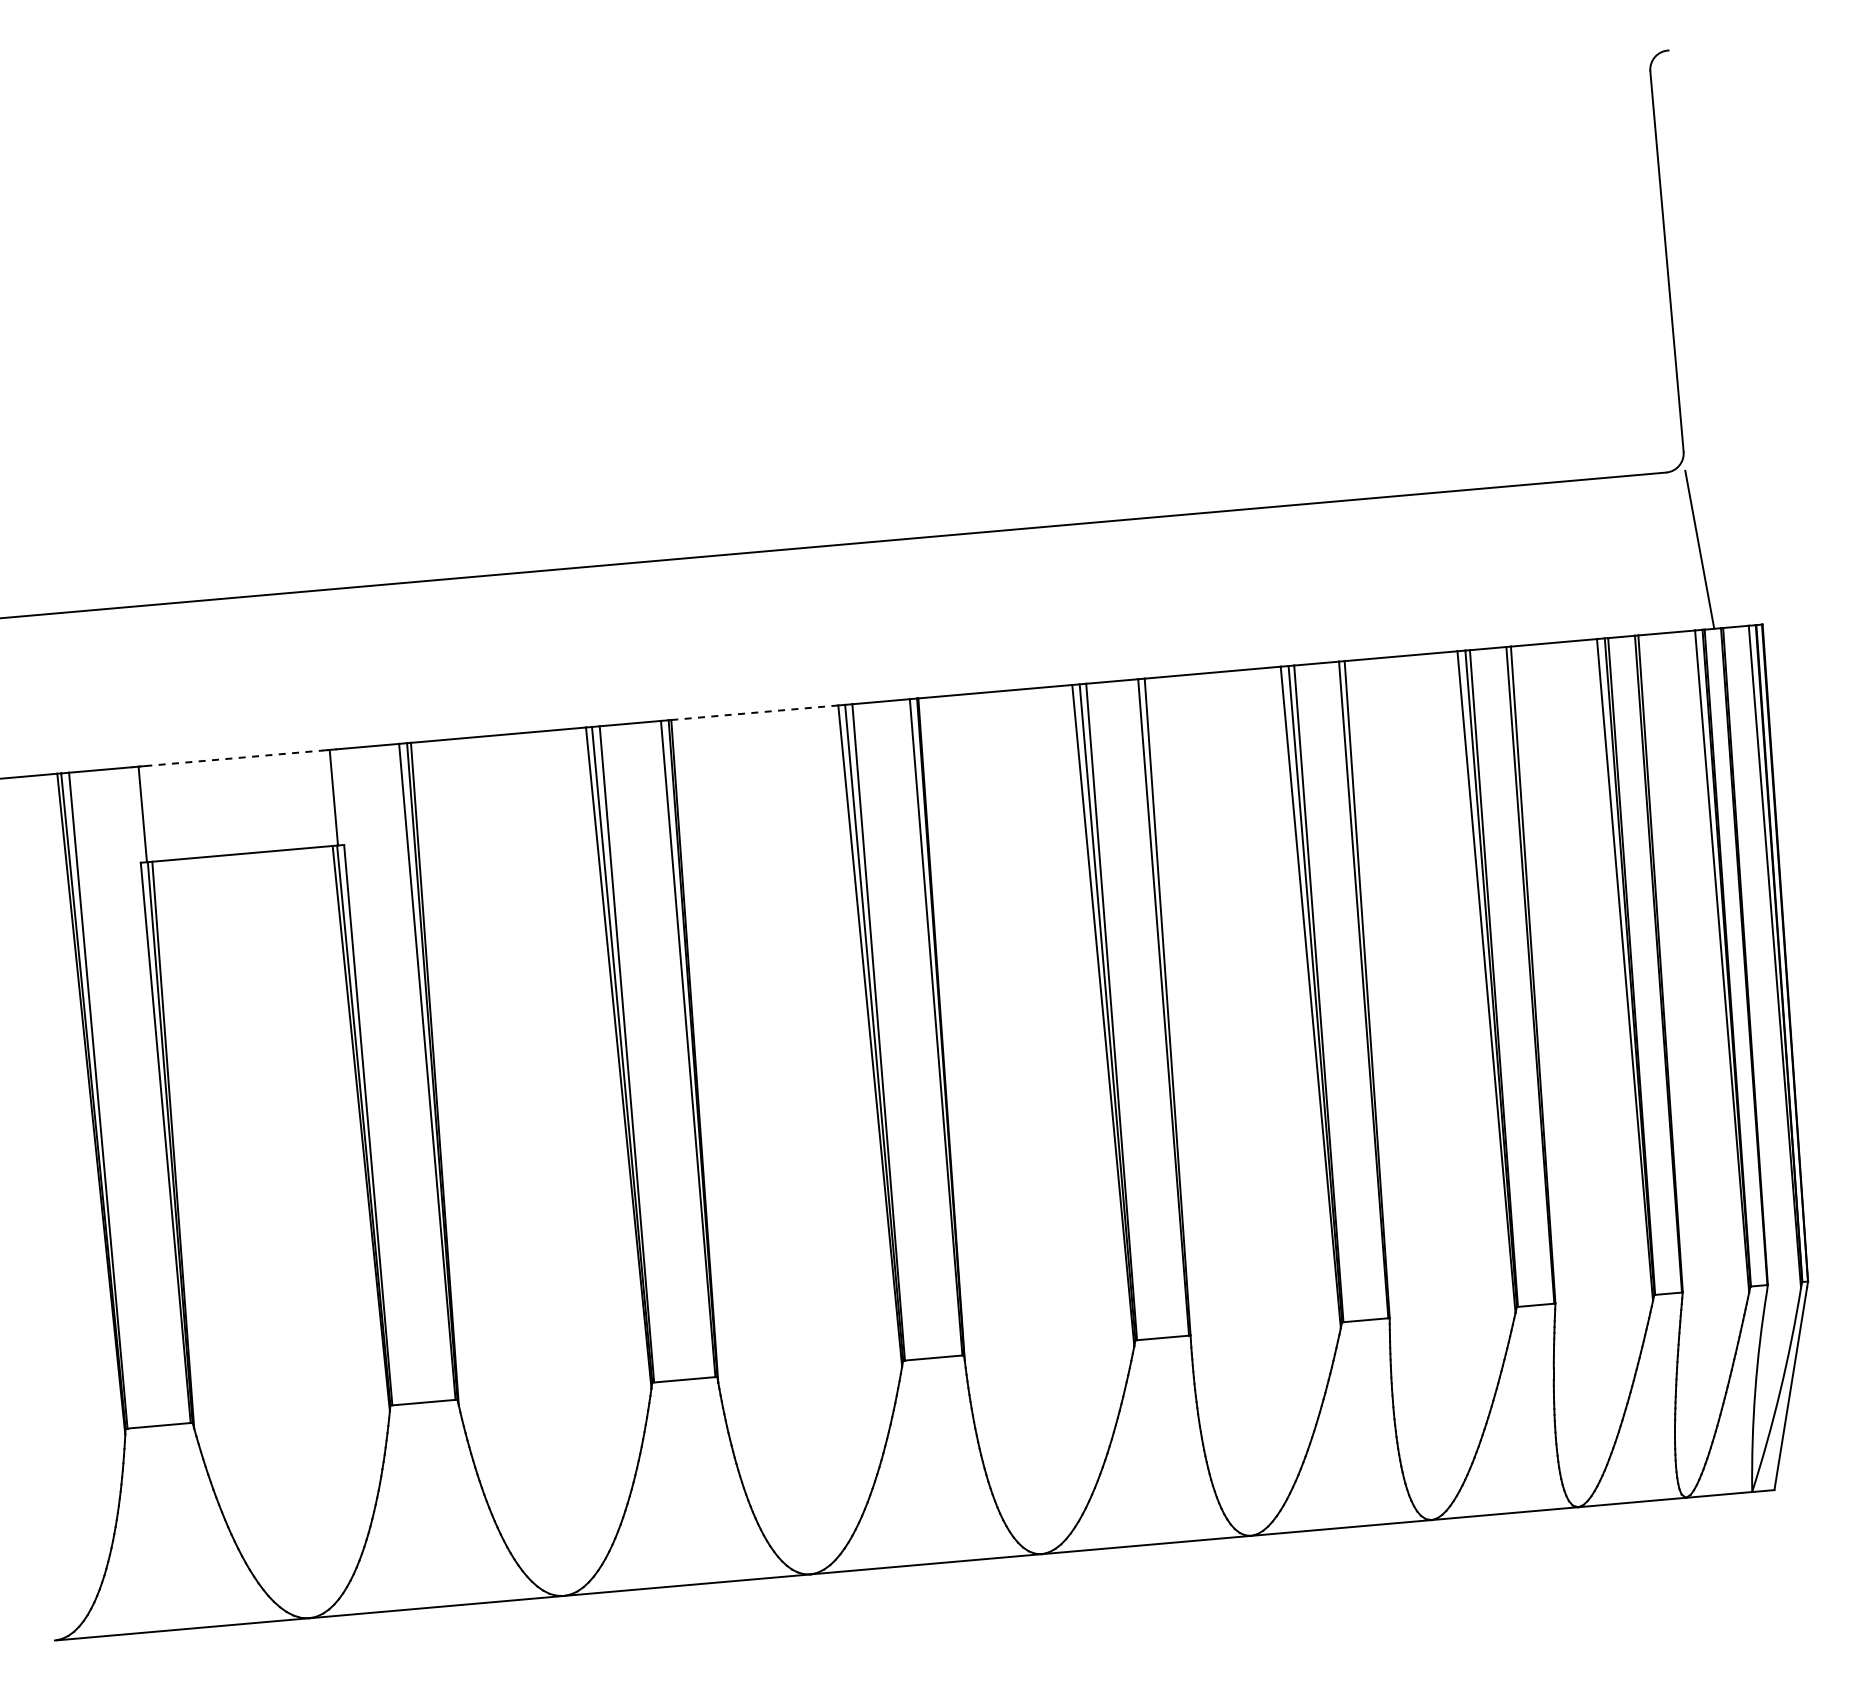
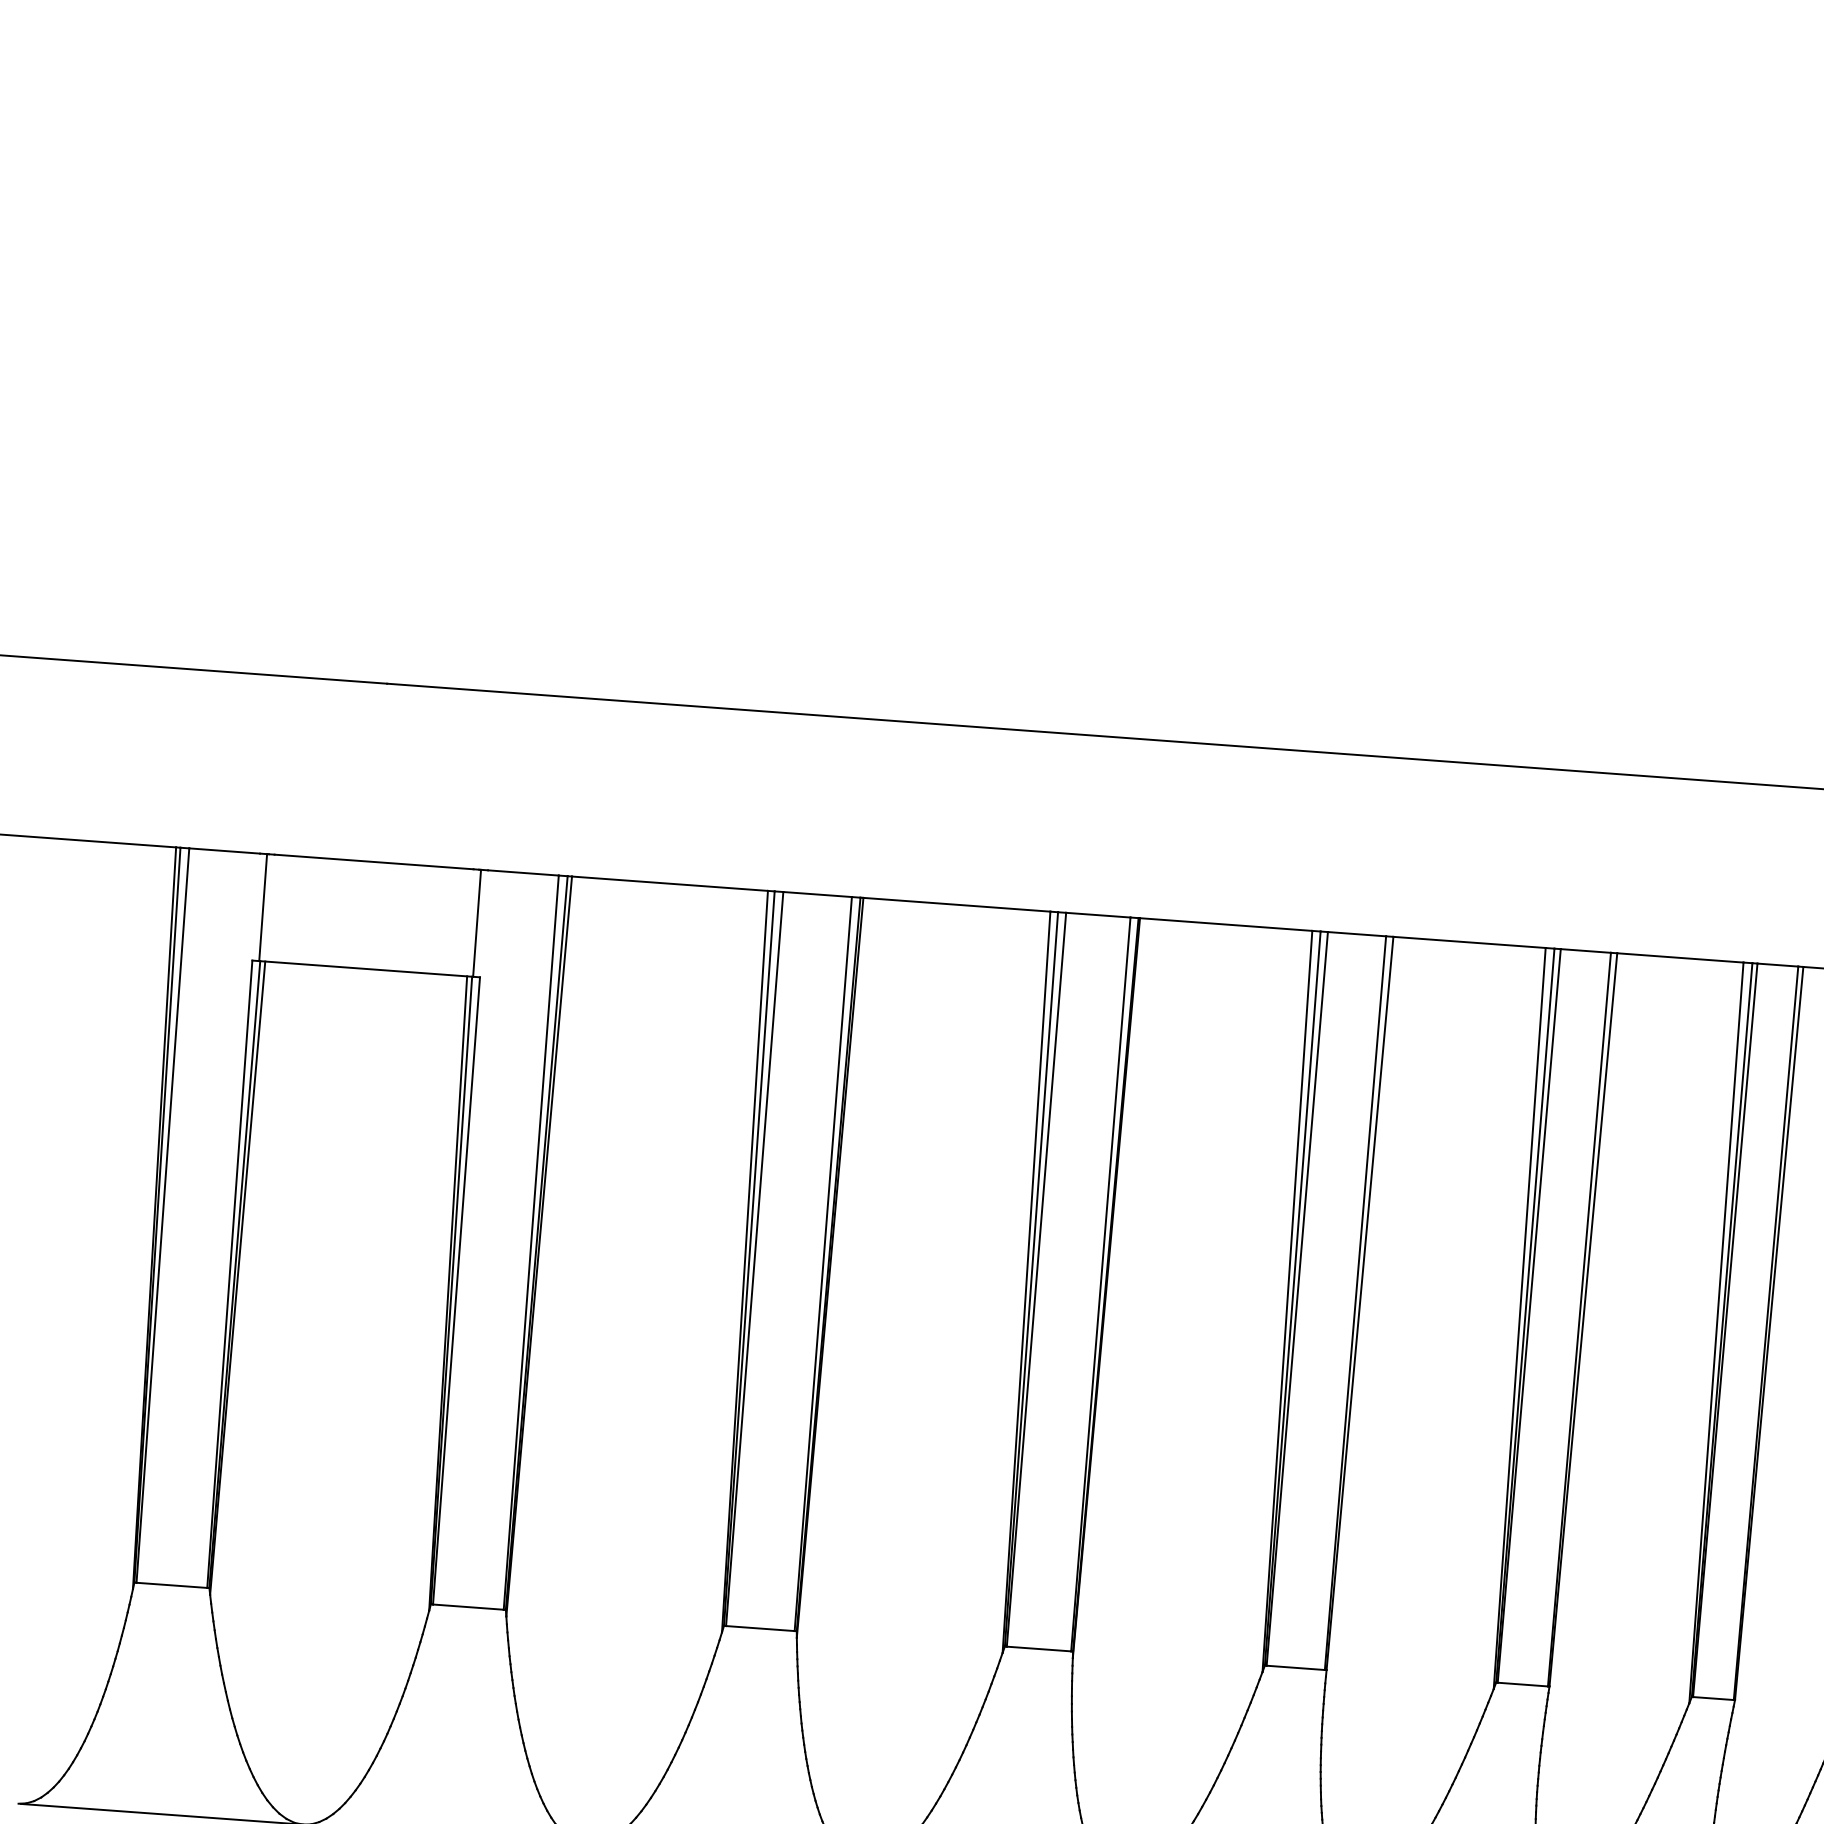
line: (754, 712) -> (956, 904), dashed -> solid
line: (234, 758) -> (374, 862), dashed -> solid

